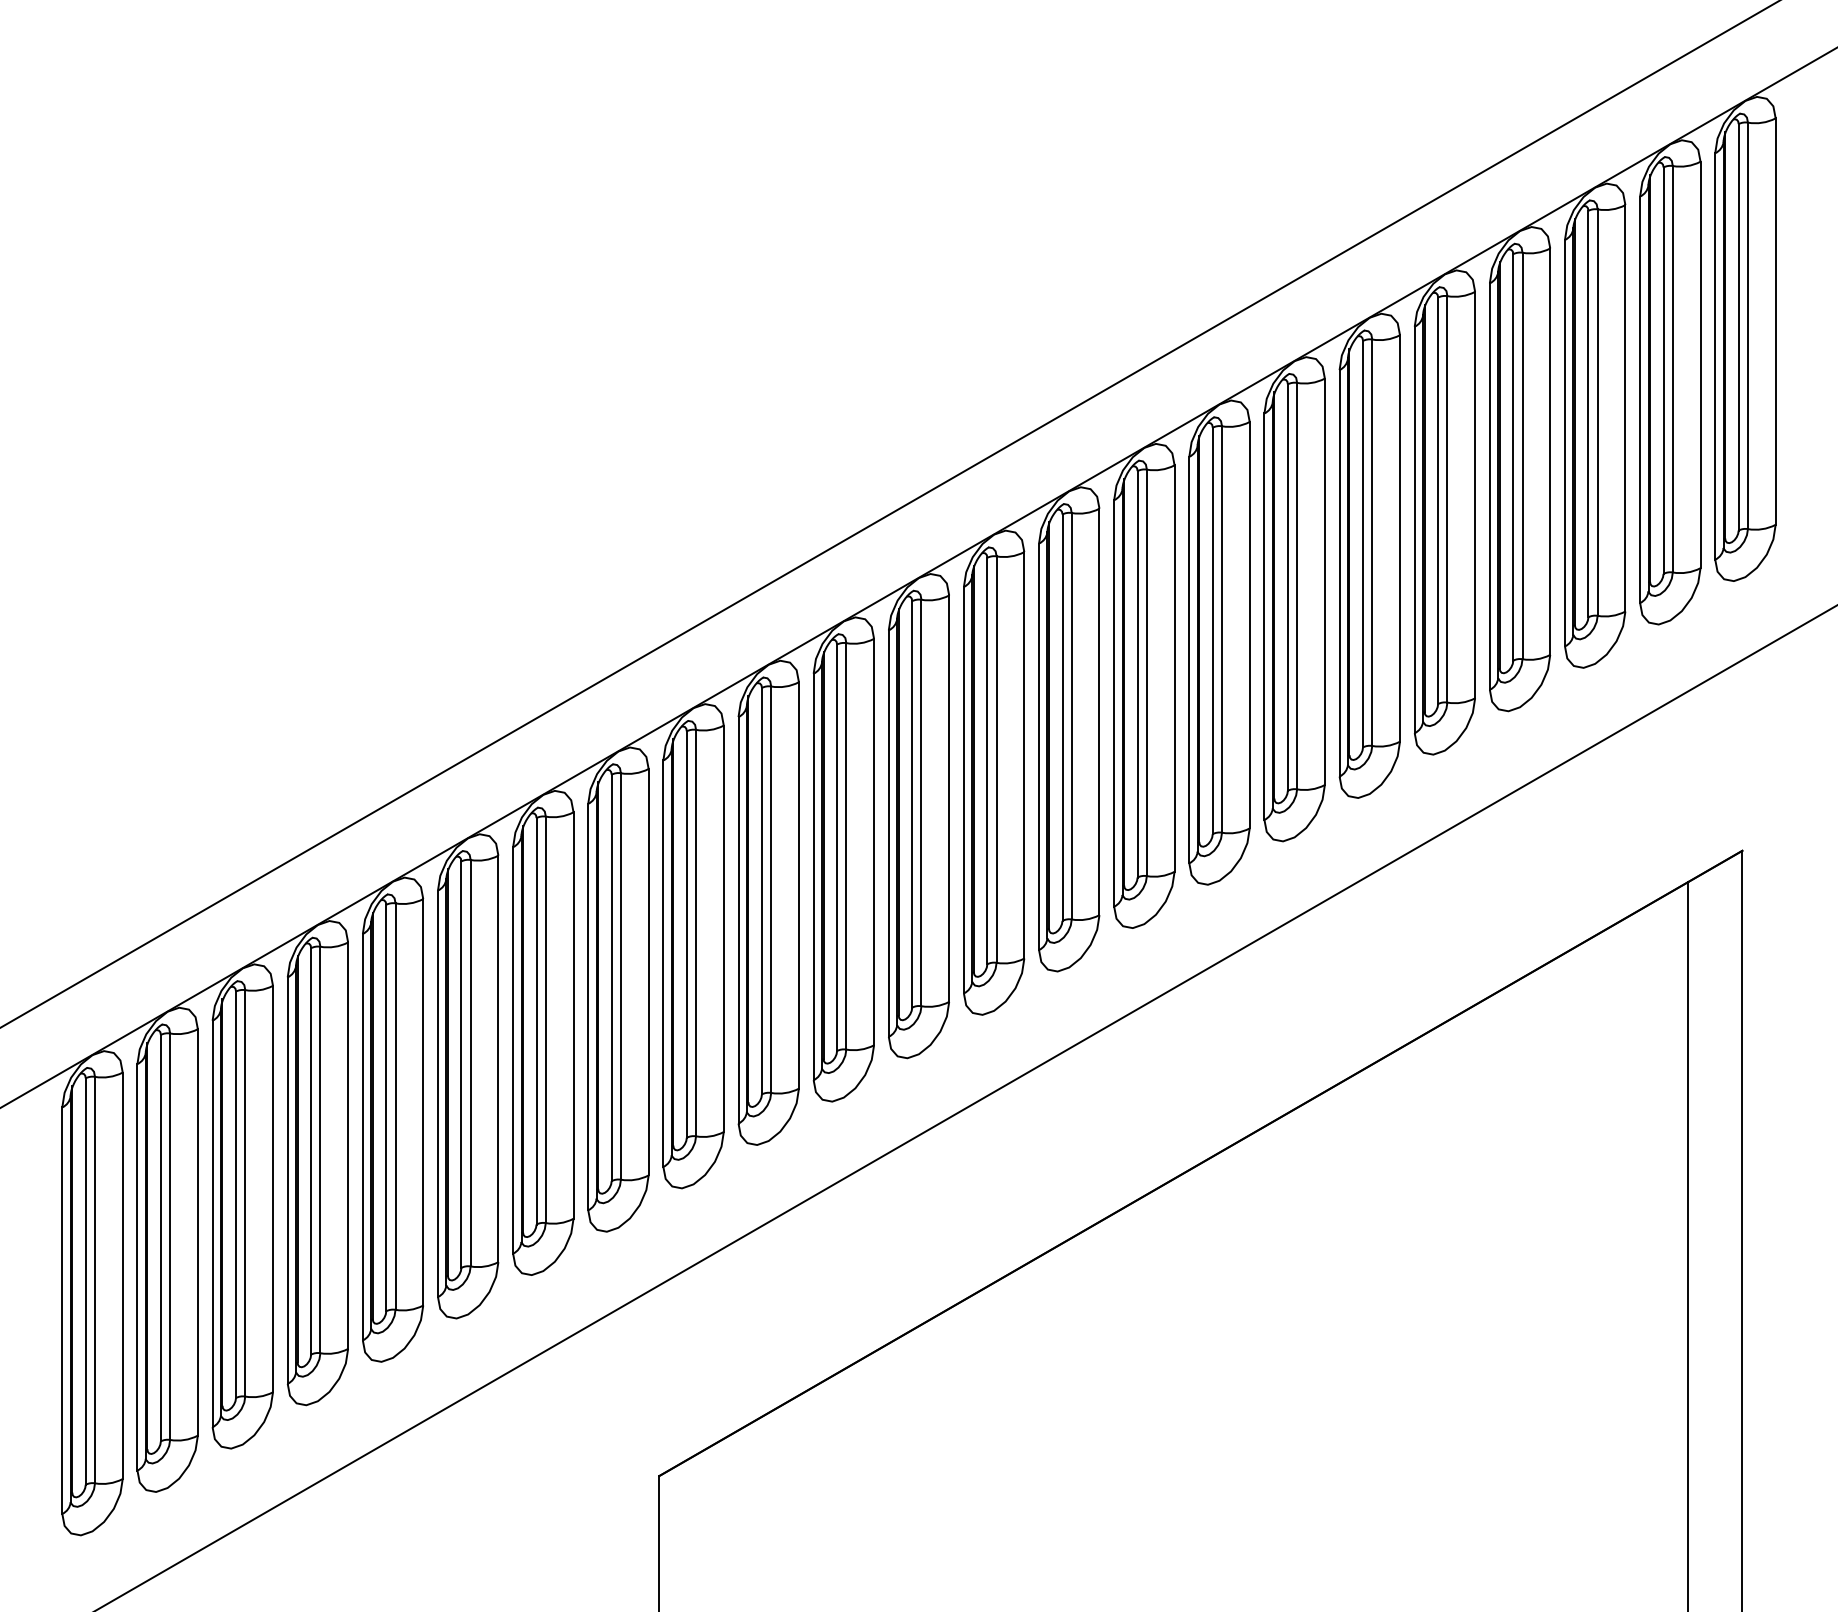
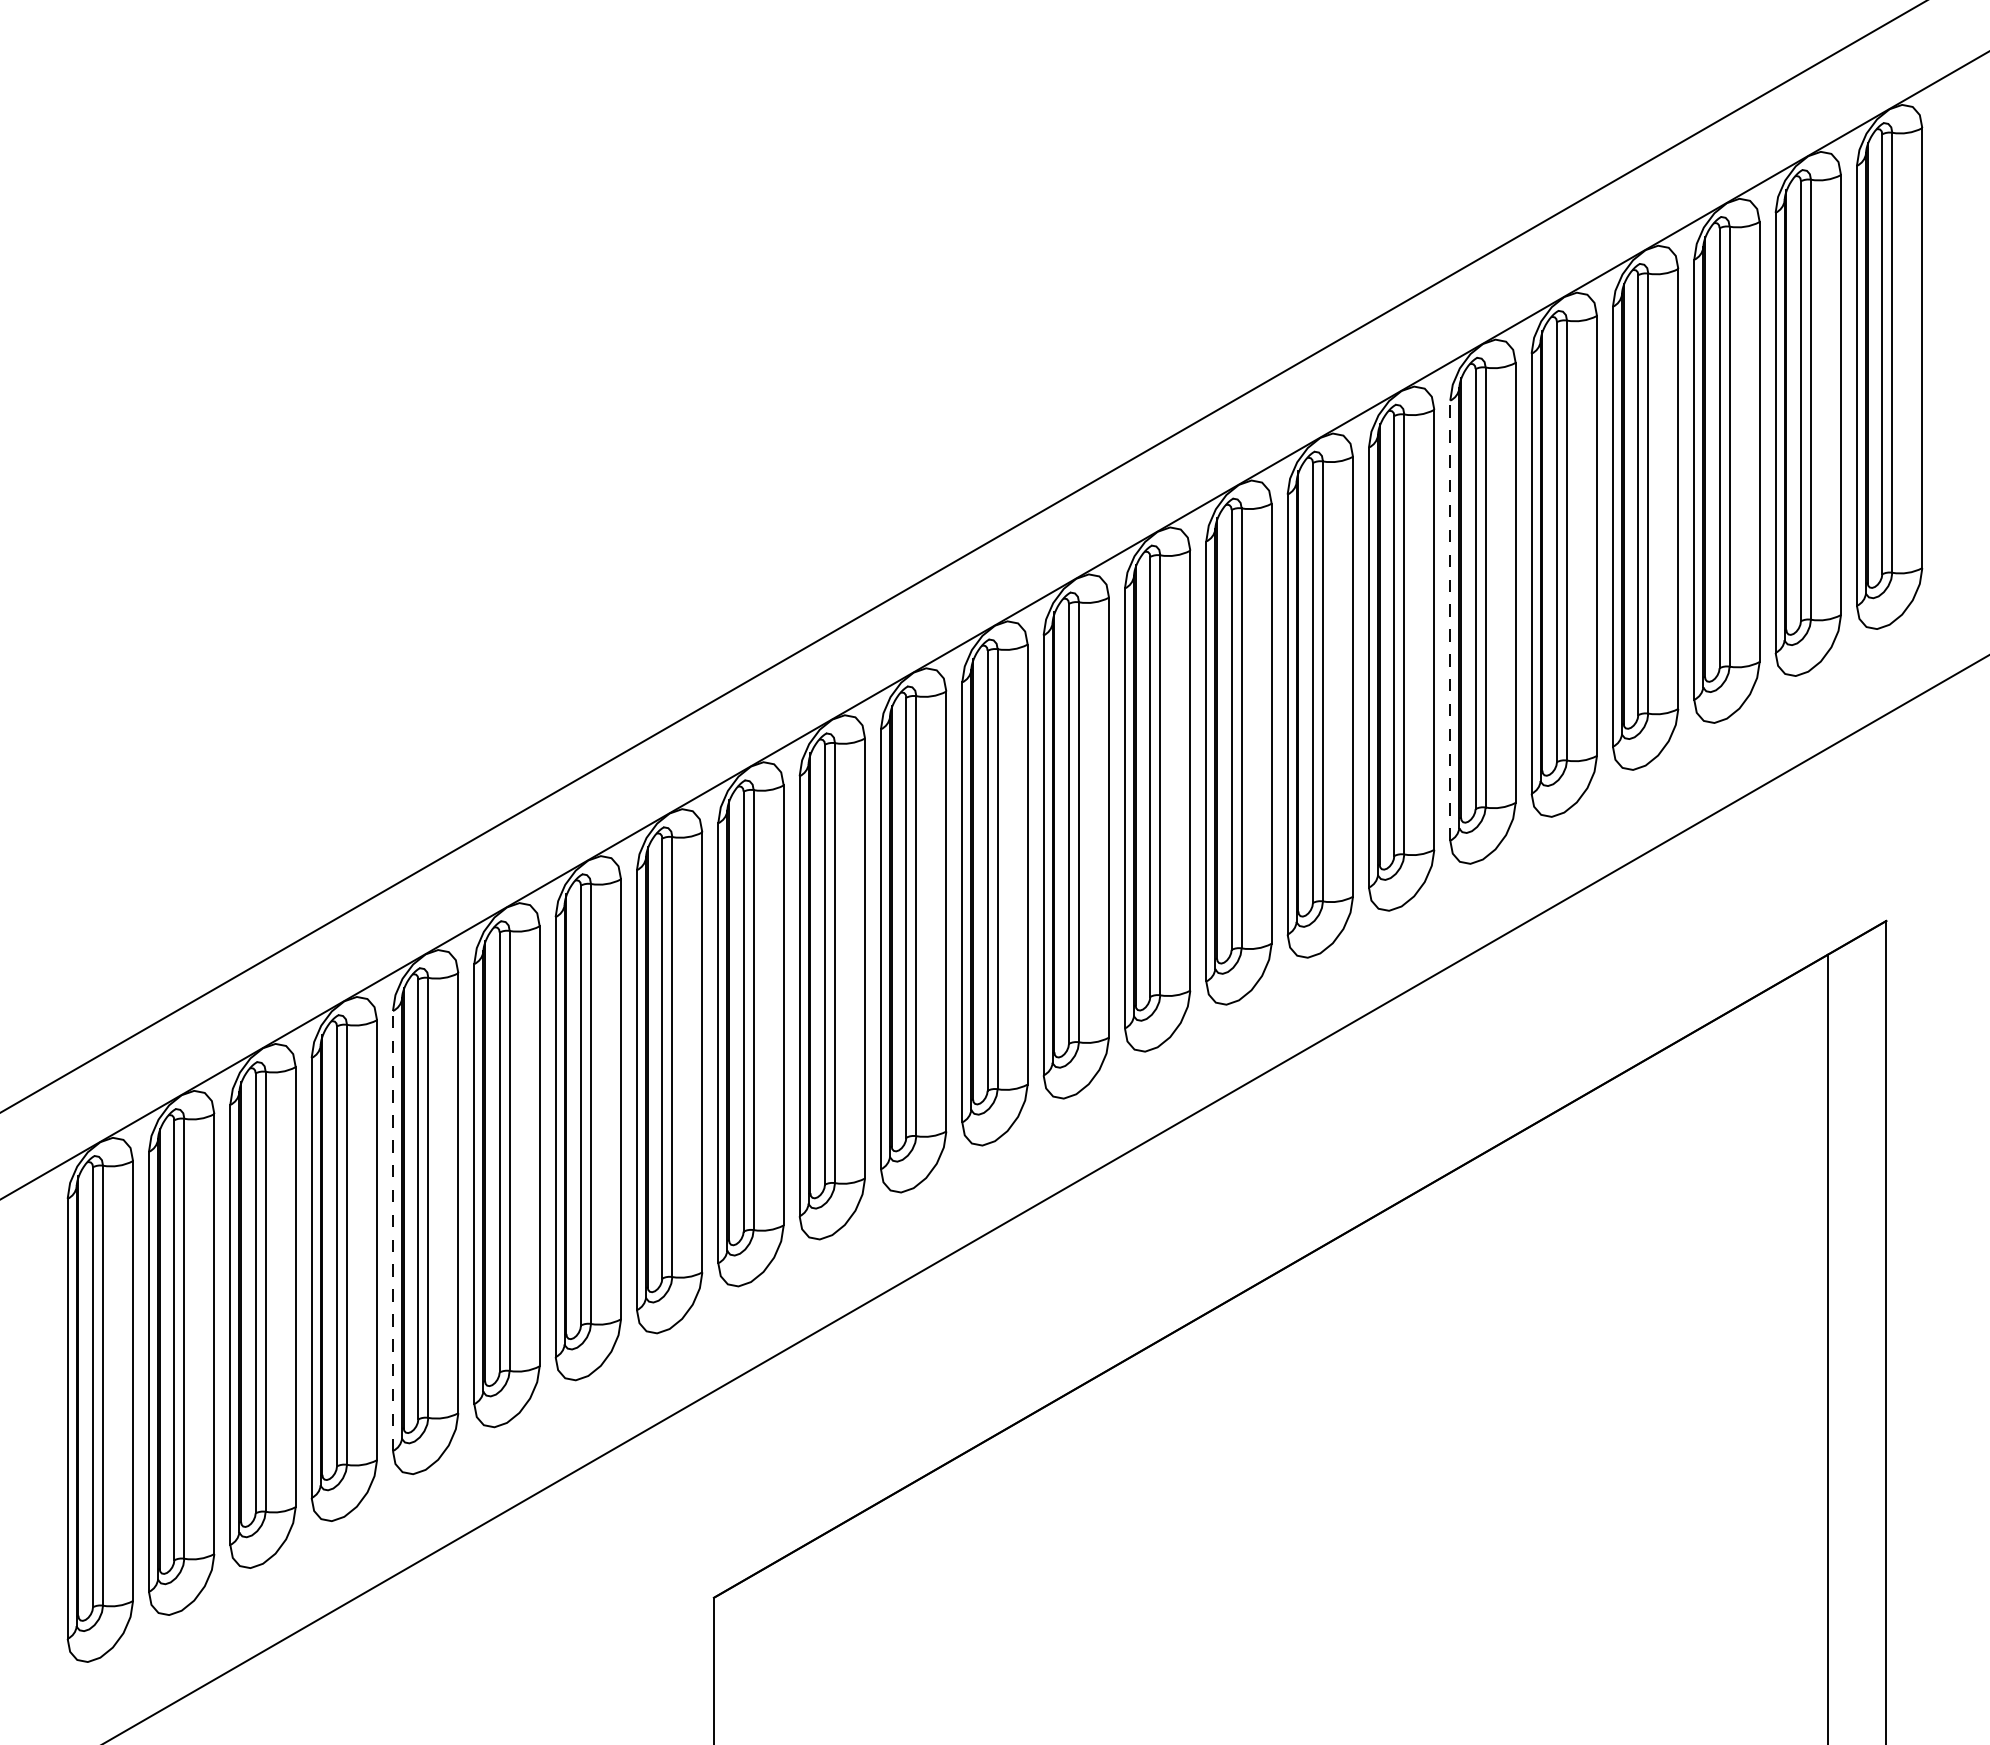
line: (1339, 573) -> (1450, 620), solid -> dashed
line: (362, 1137) -> (392, 1231), solid -> dashed

